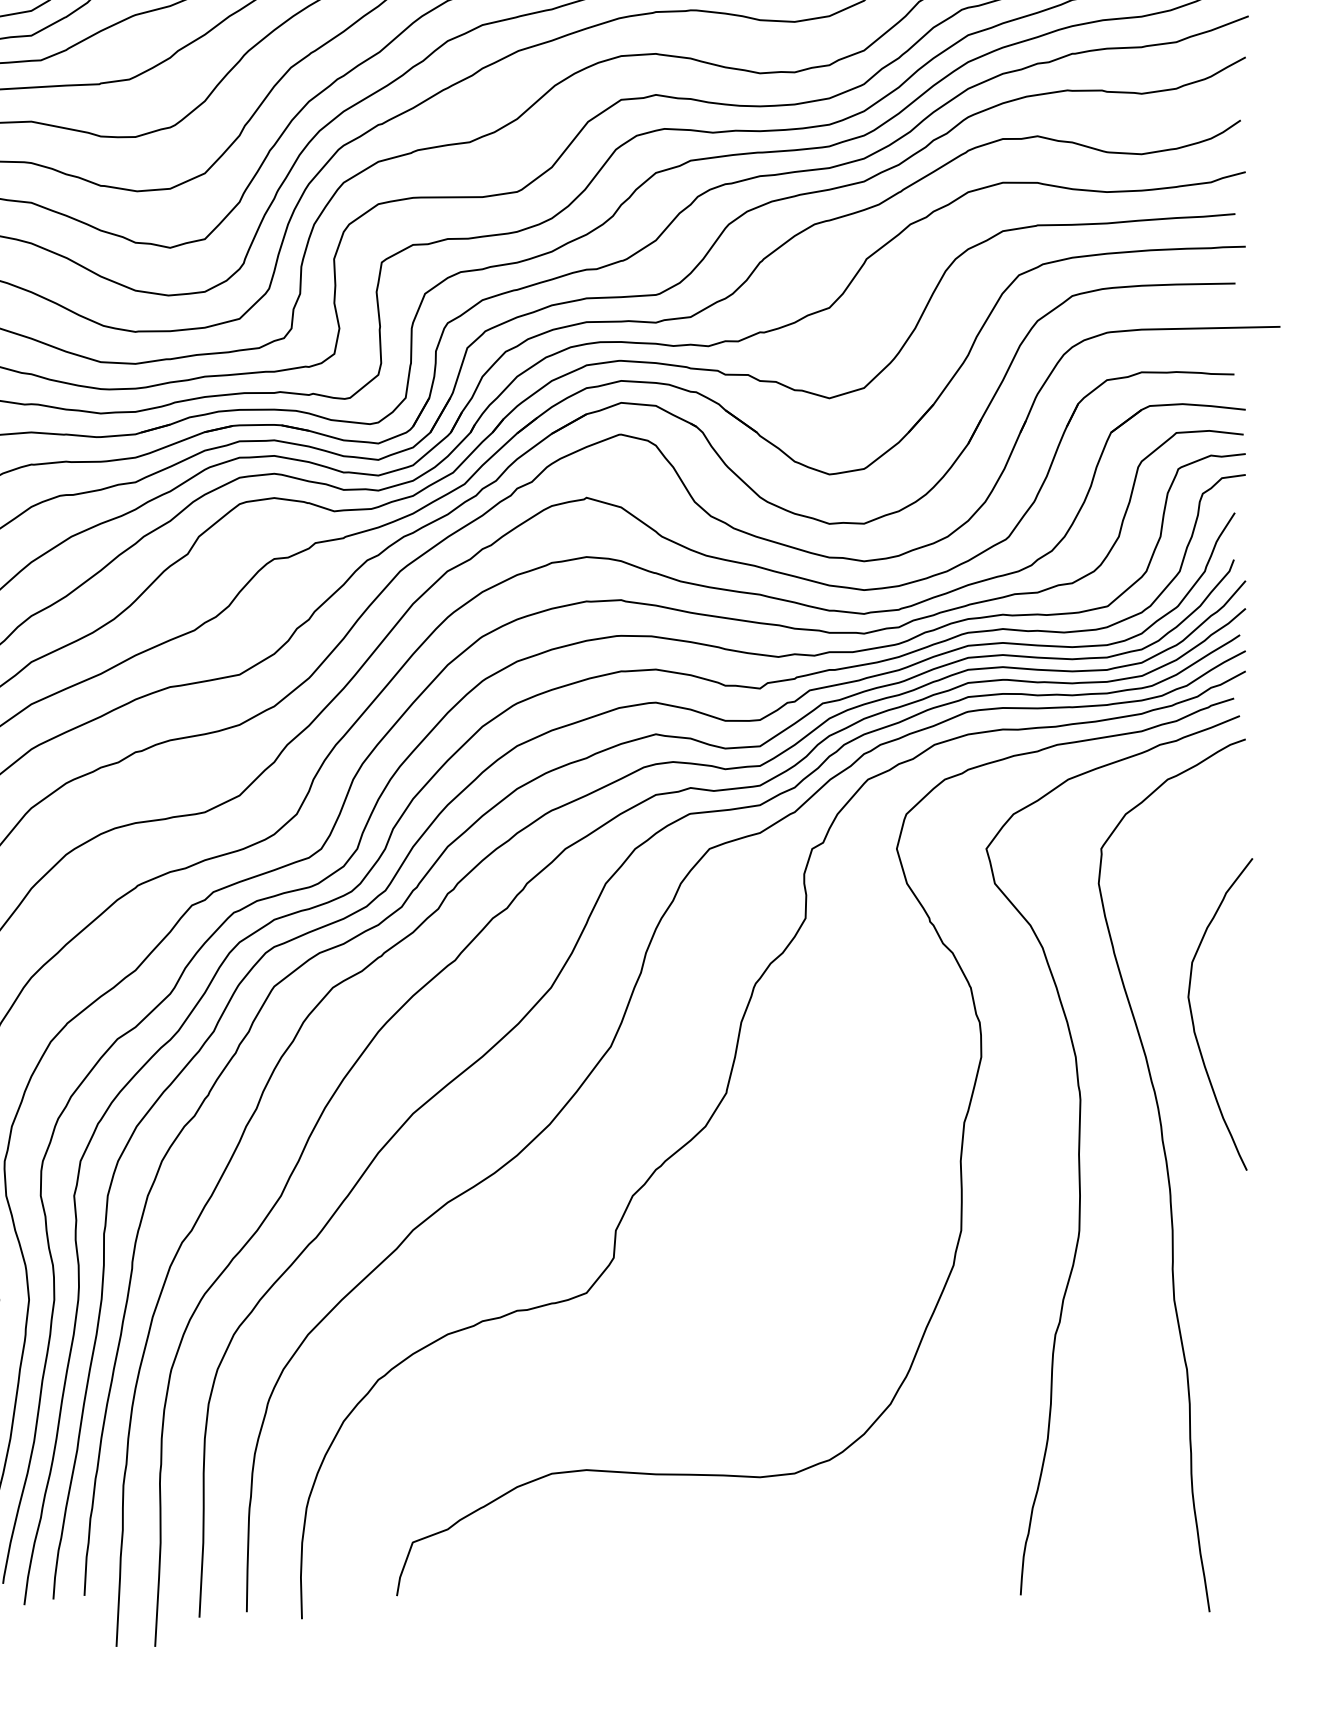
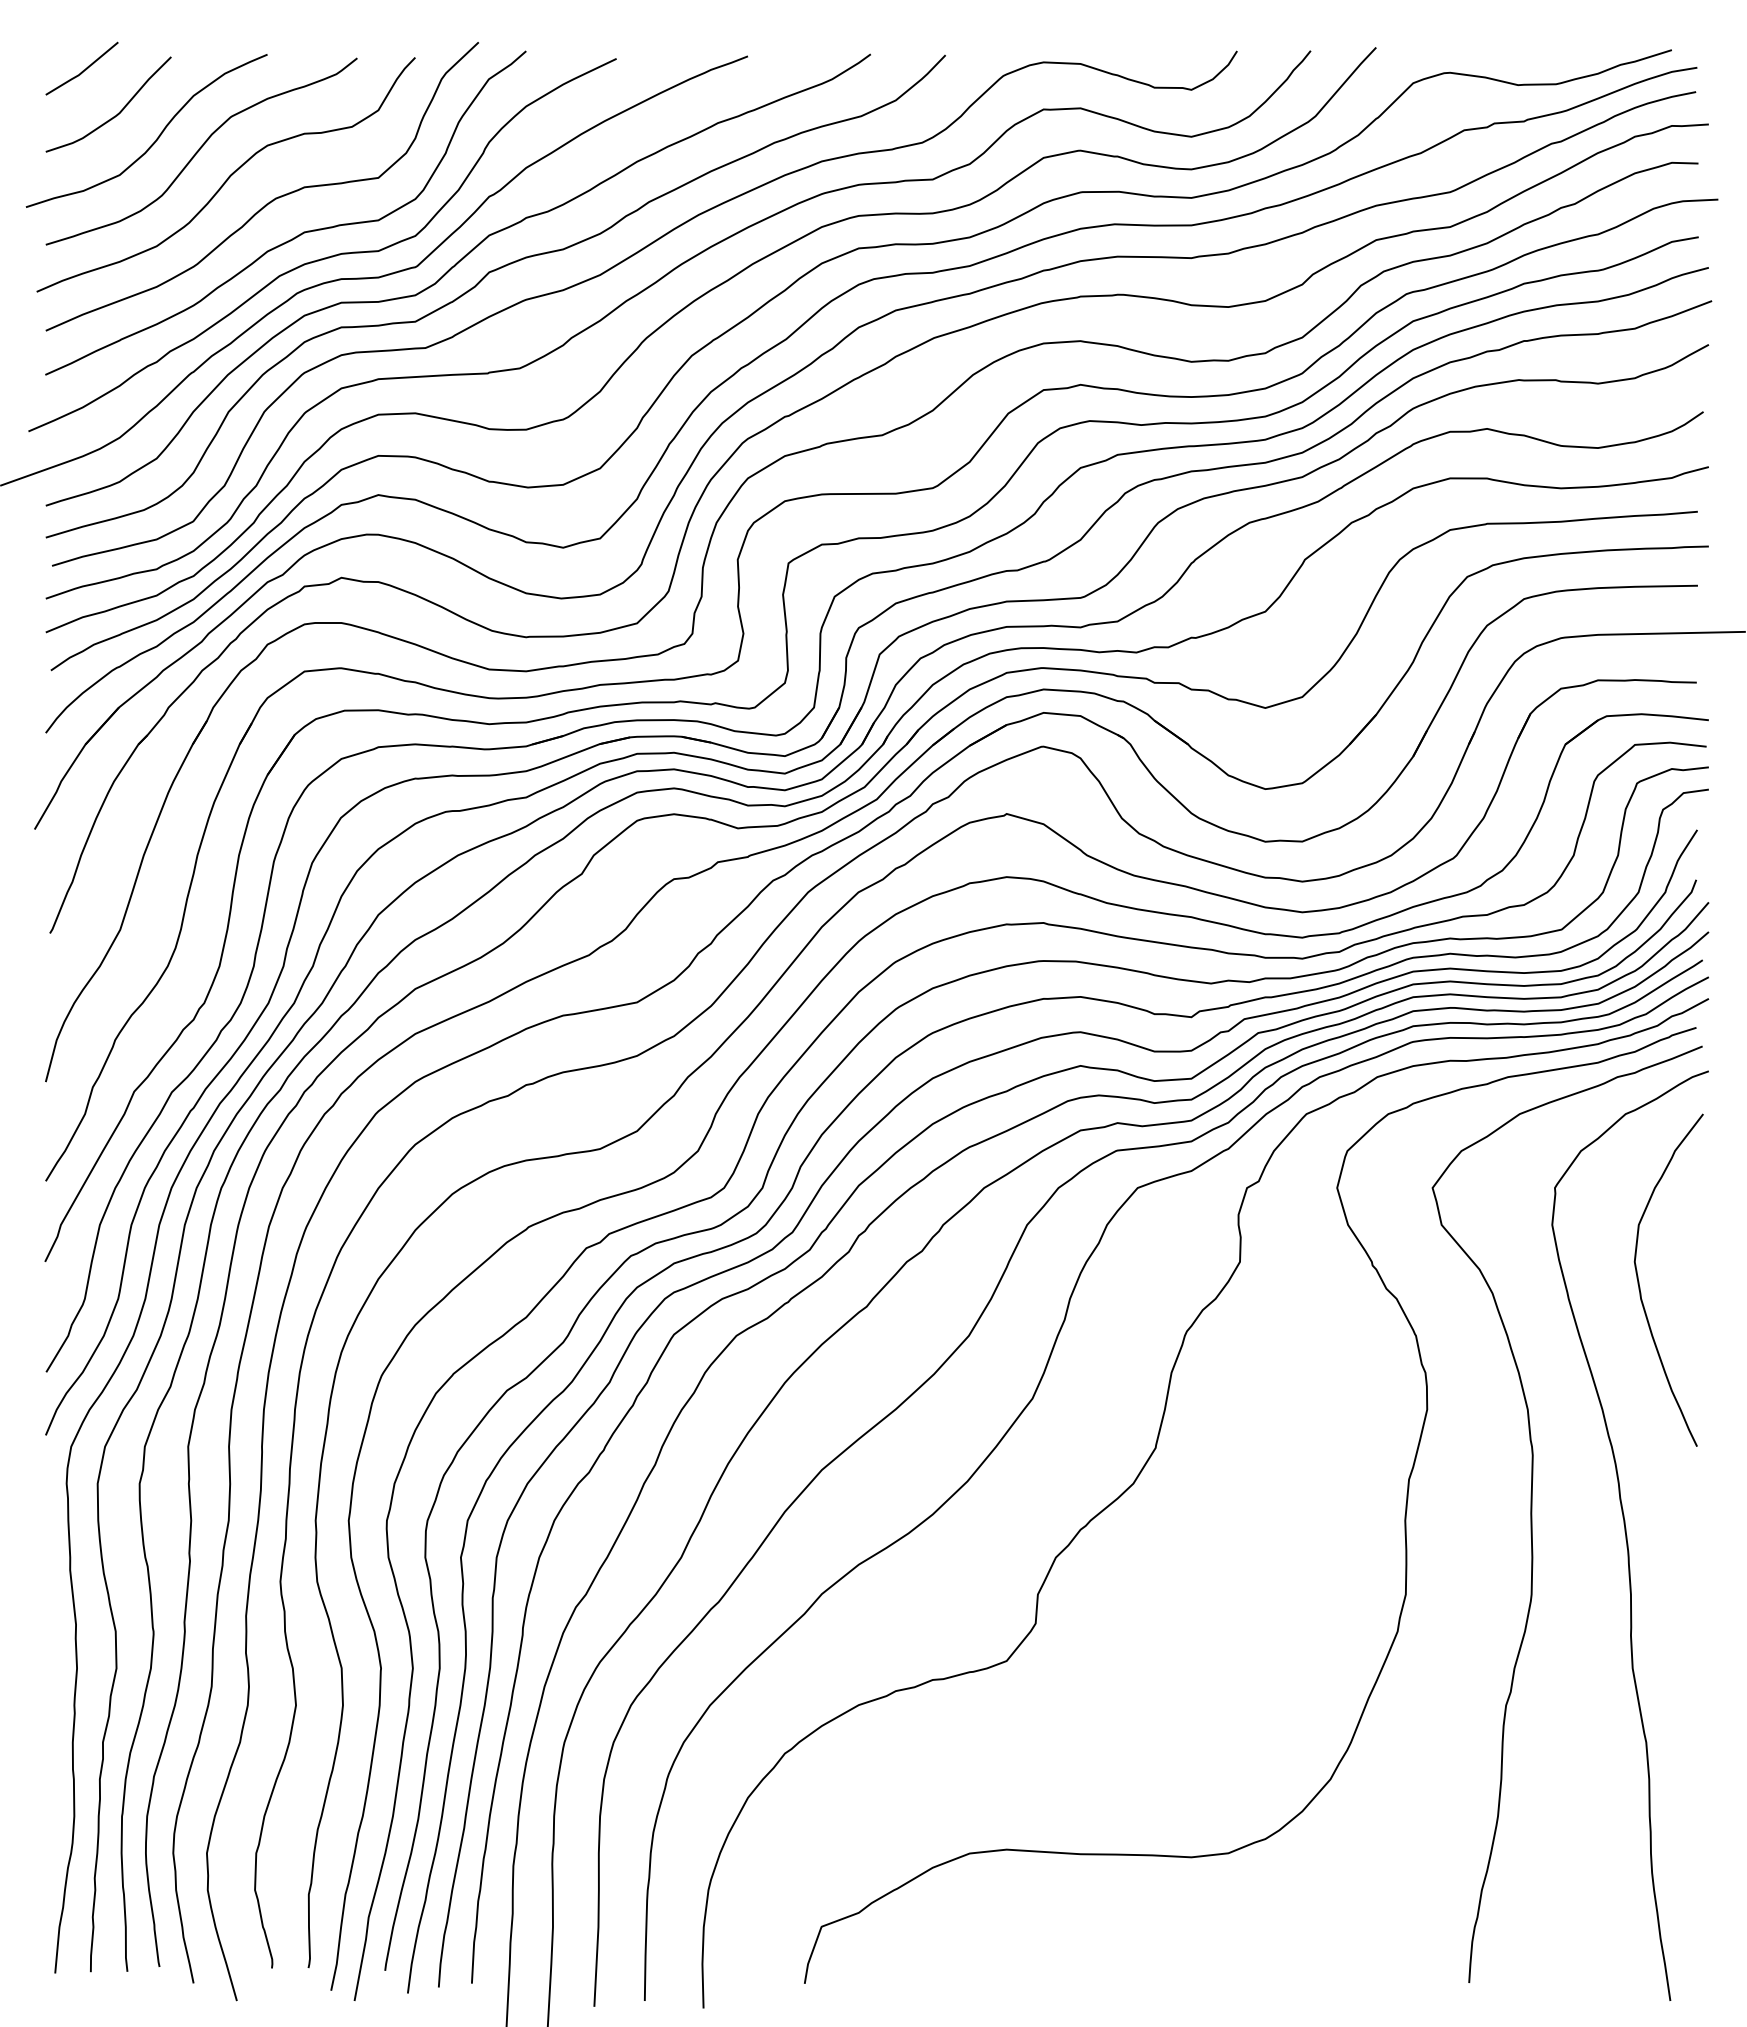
curve: (1192, 1015) -> (1639, 1281), moved

